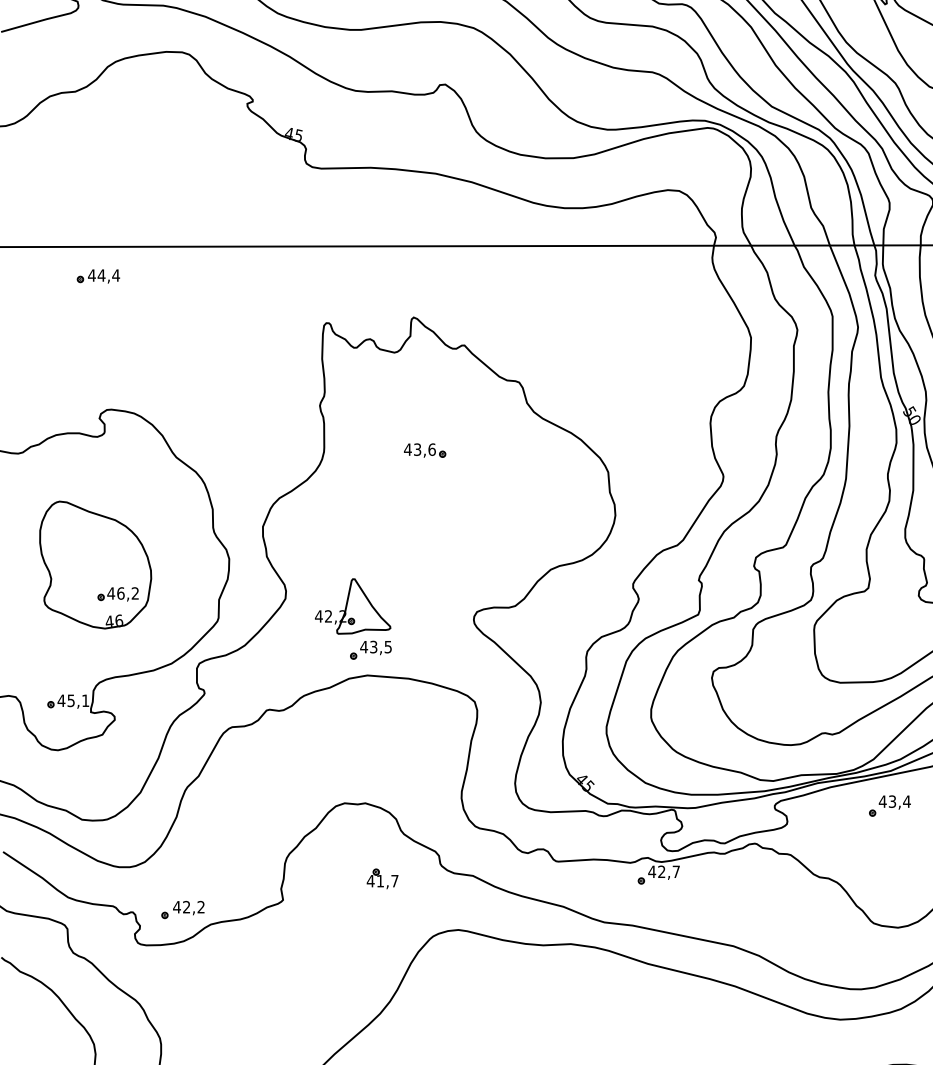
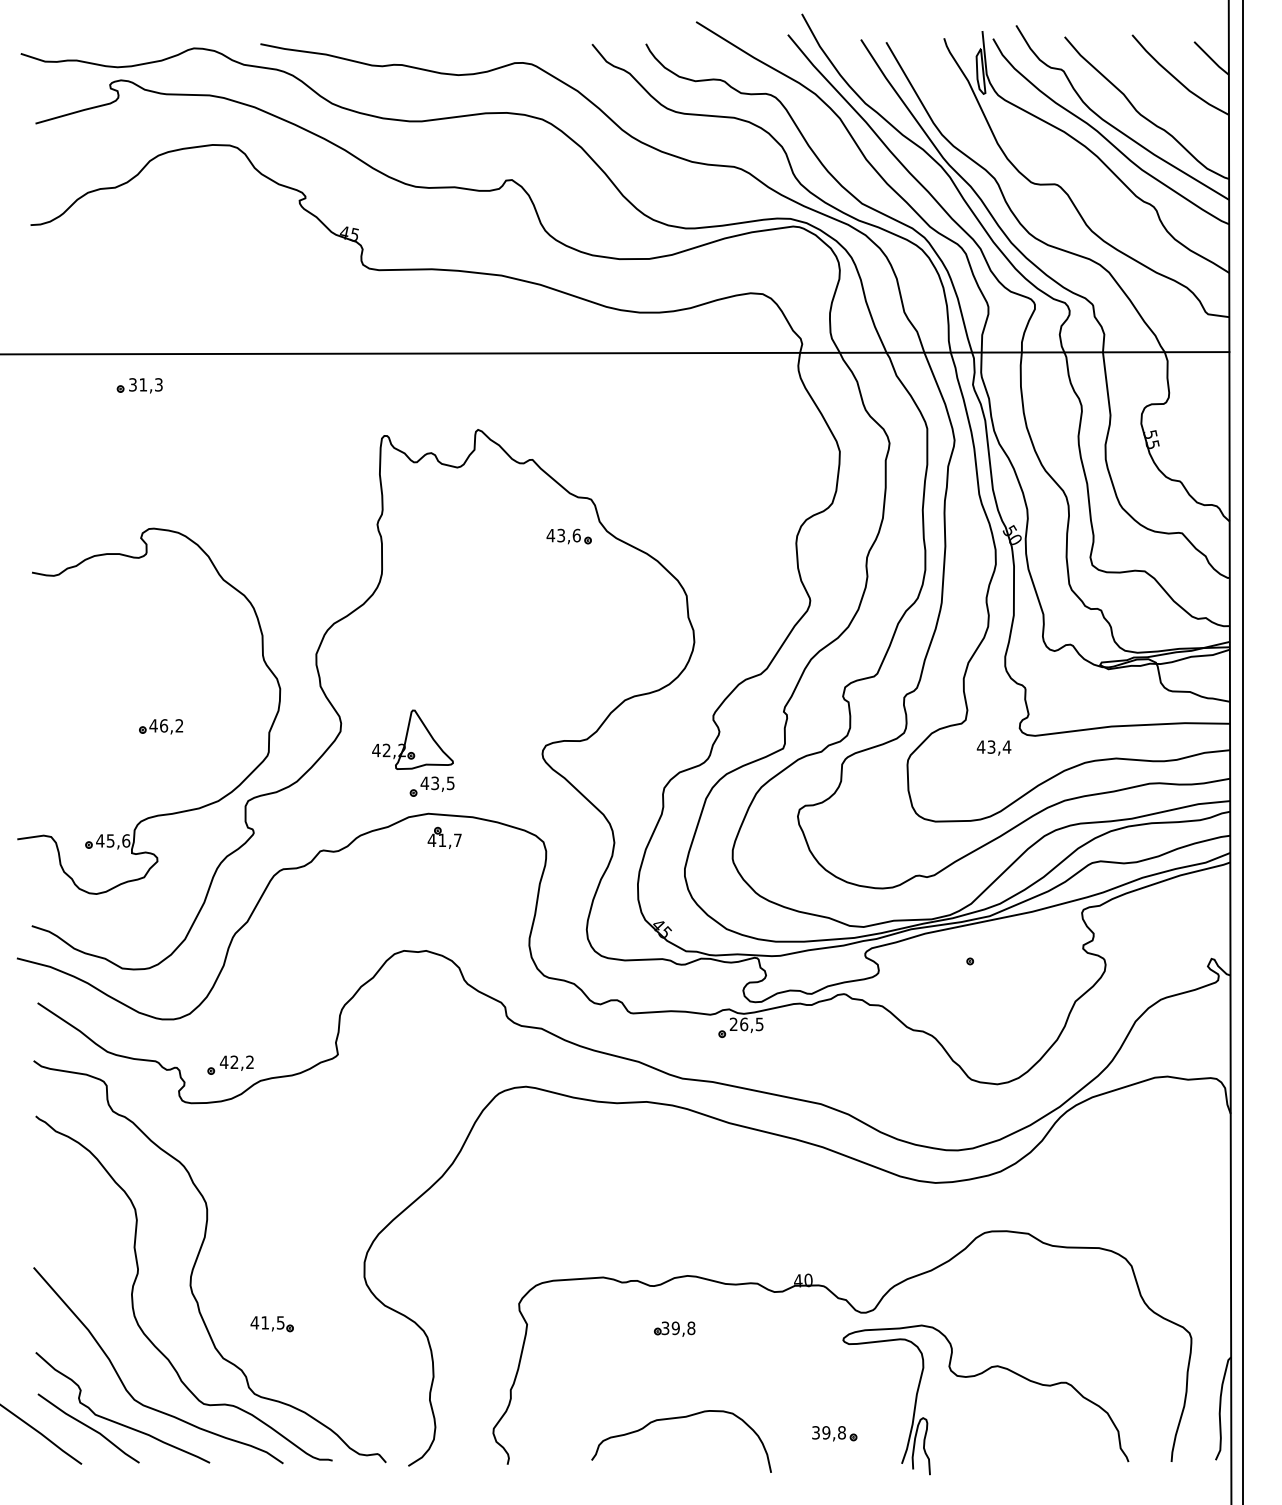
text: (103, 275) -> (145, 384), 44,4 -> 31,3
part: (424, 450) -> (568, 536), moved
part: (95, 565) -> (136, 695), removed
text: (85, 700) -> (126, 840), 45,1 -> 45,6
text: (894, 802) -> (993, 747), moved
text: (664, 871) -> (746, 1024), 42,7 -> 26,5
part: (382, 878) -> (444, 837), moved

